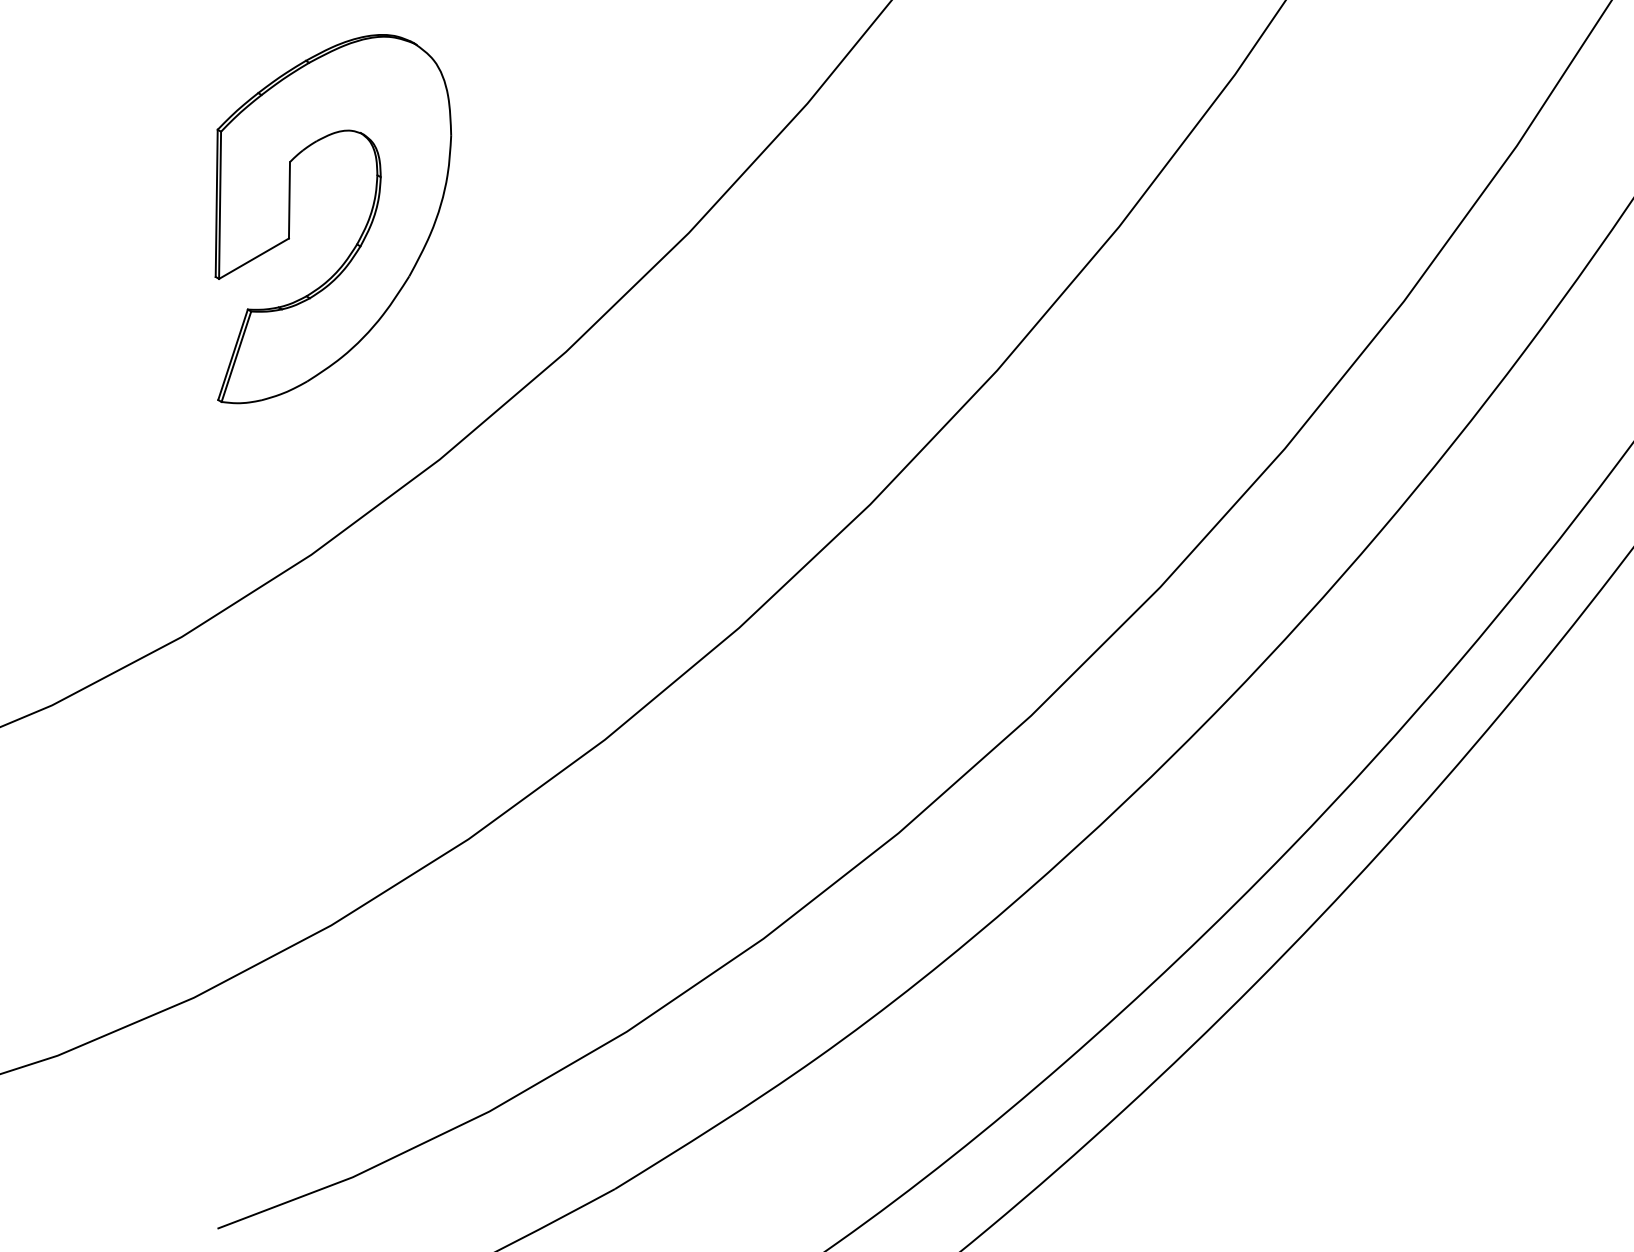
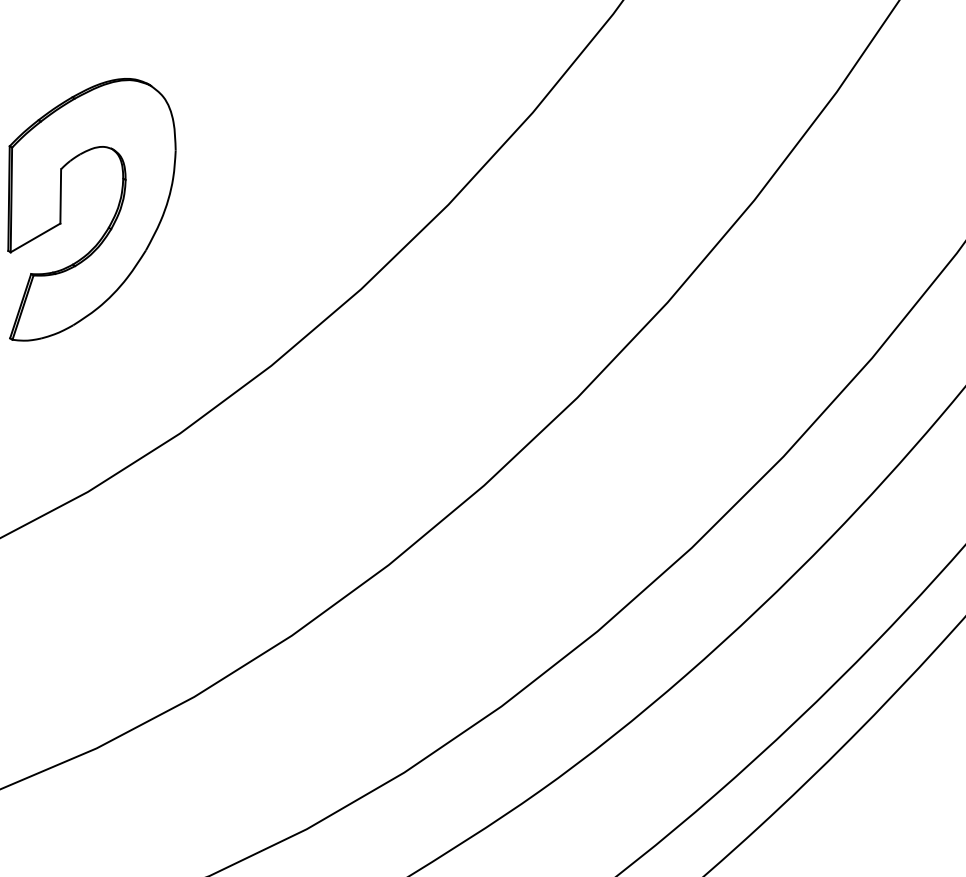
part: (361, 233) -> (111, 220), moved

